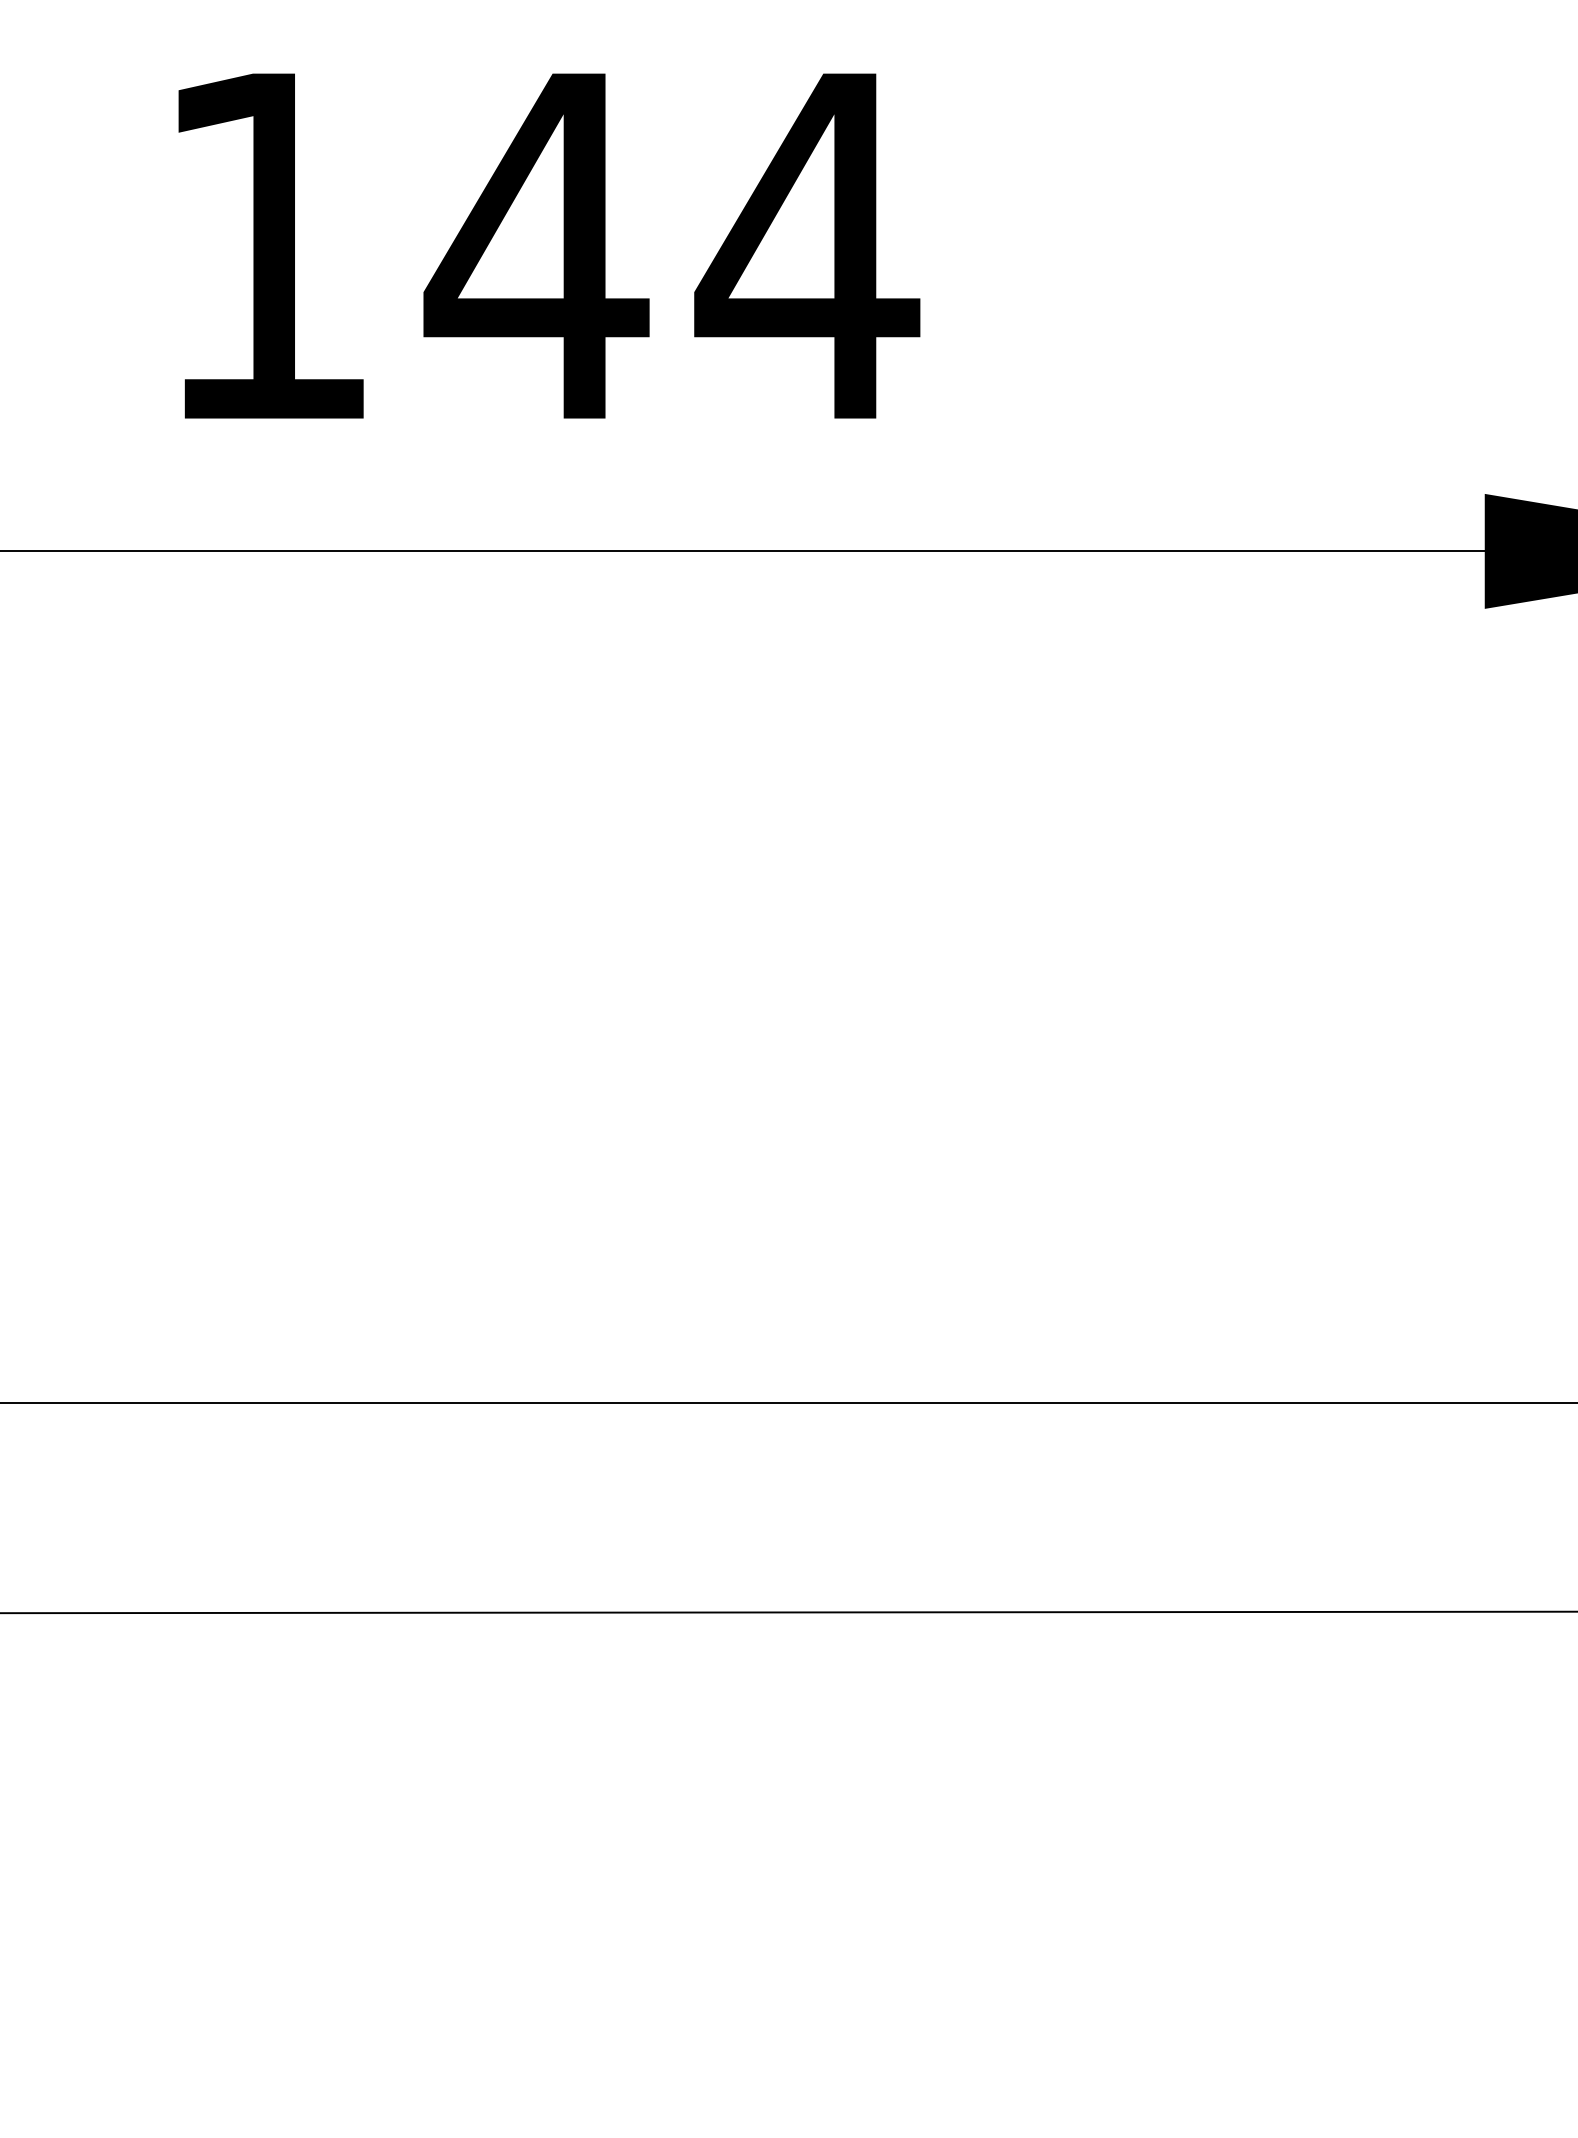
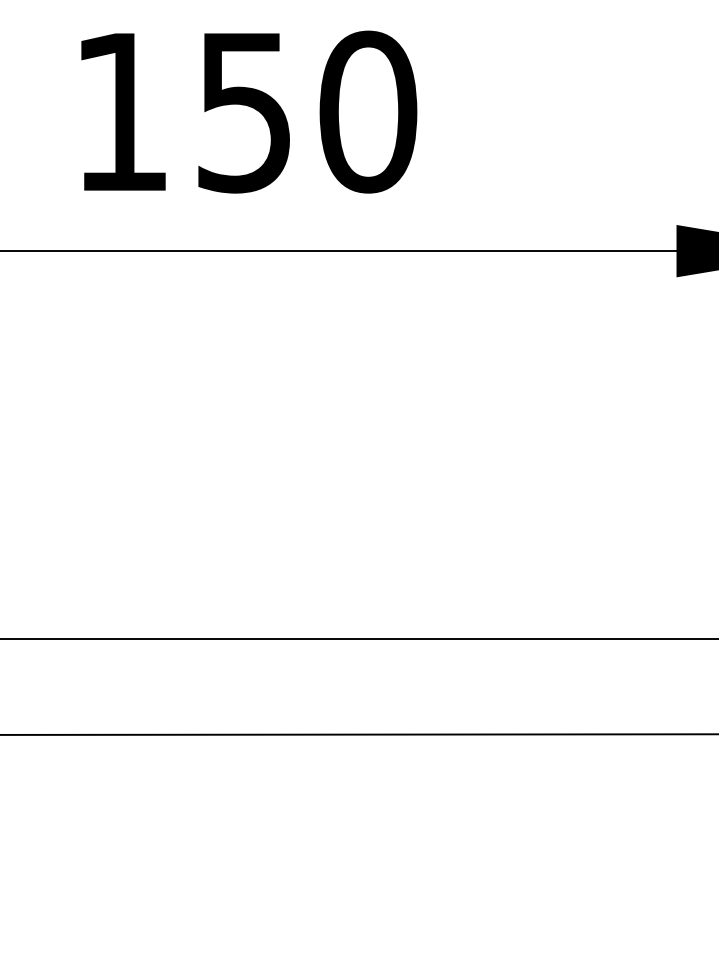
text: (672, 244) -> (306, 111), 144 -> 150

